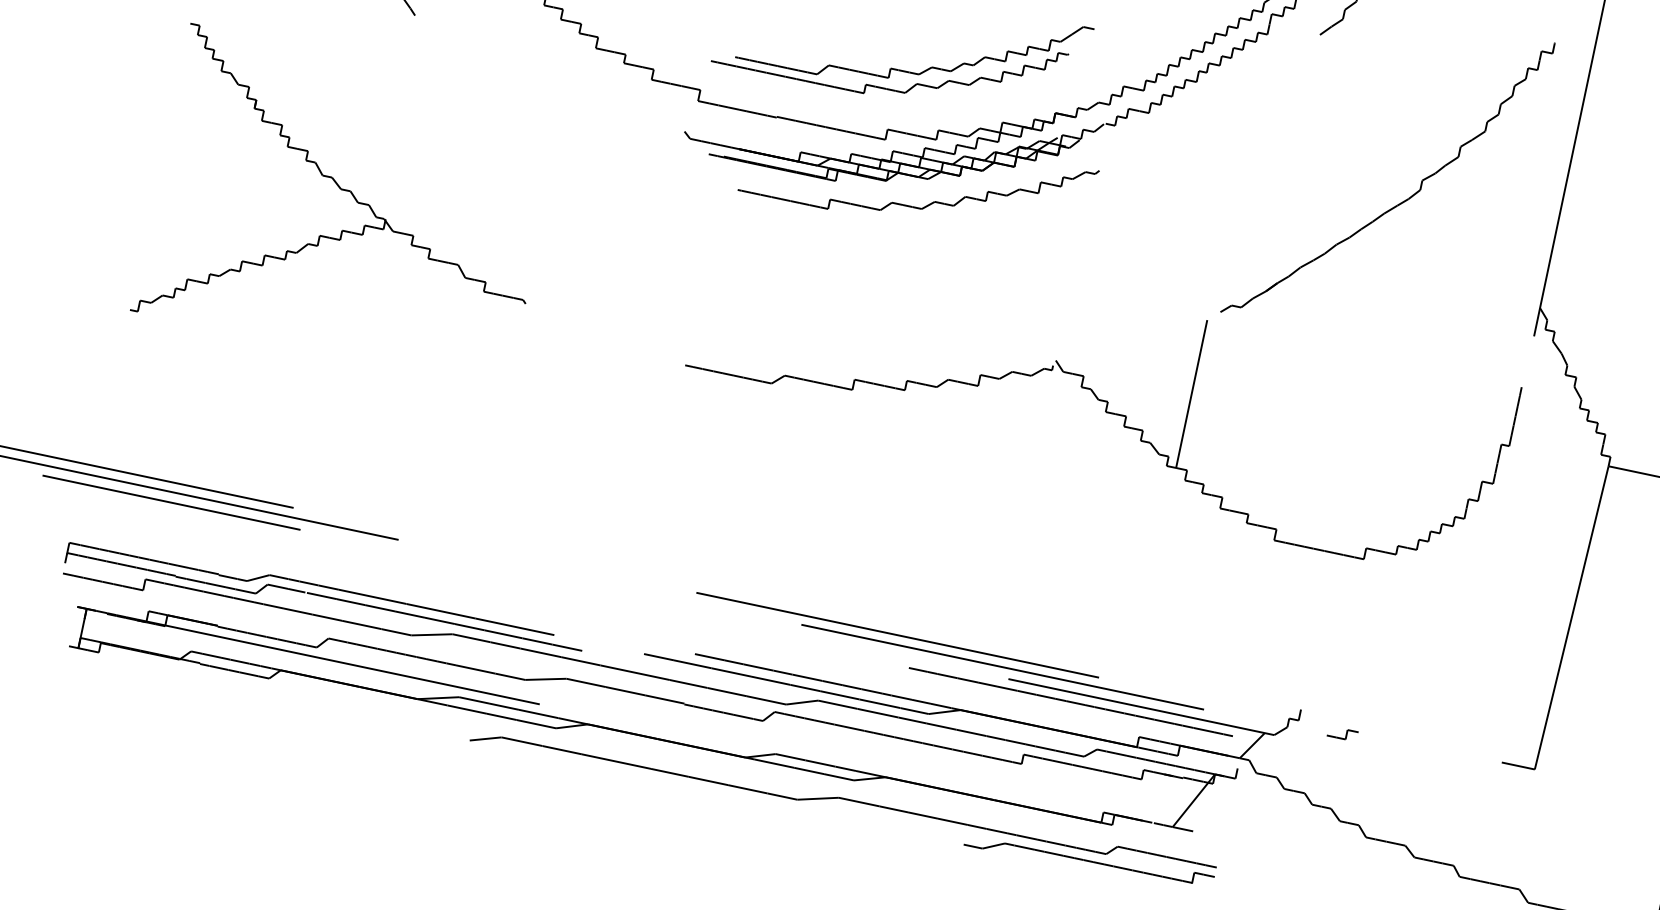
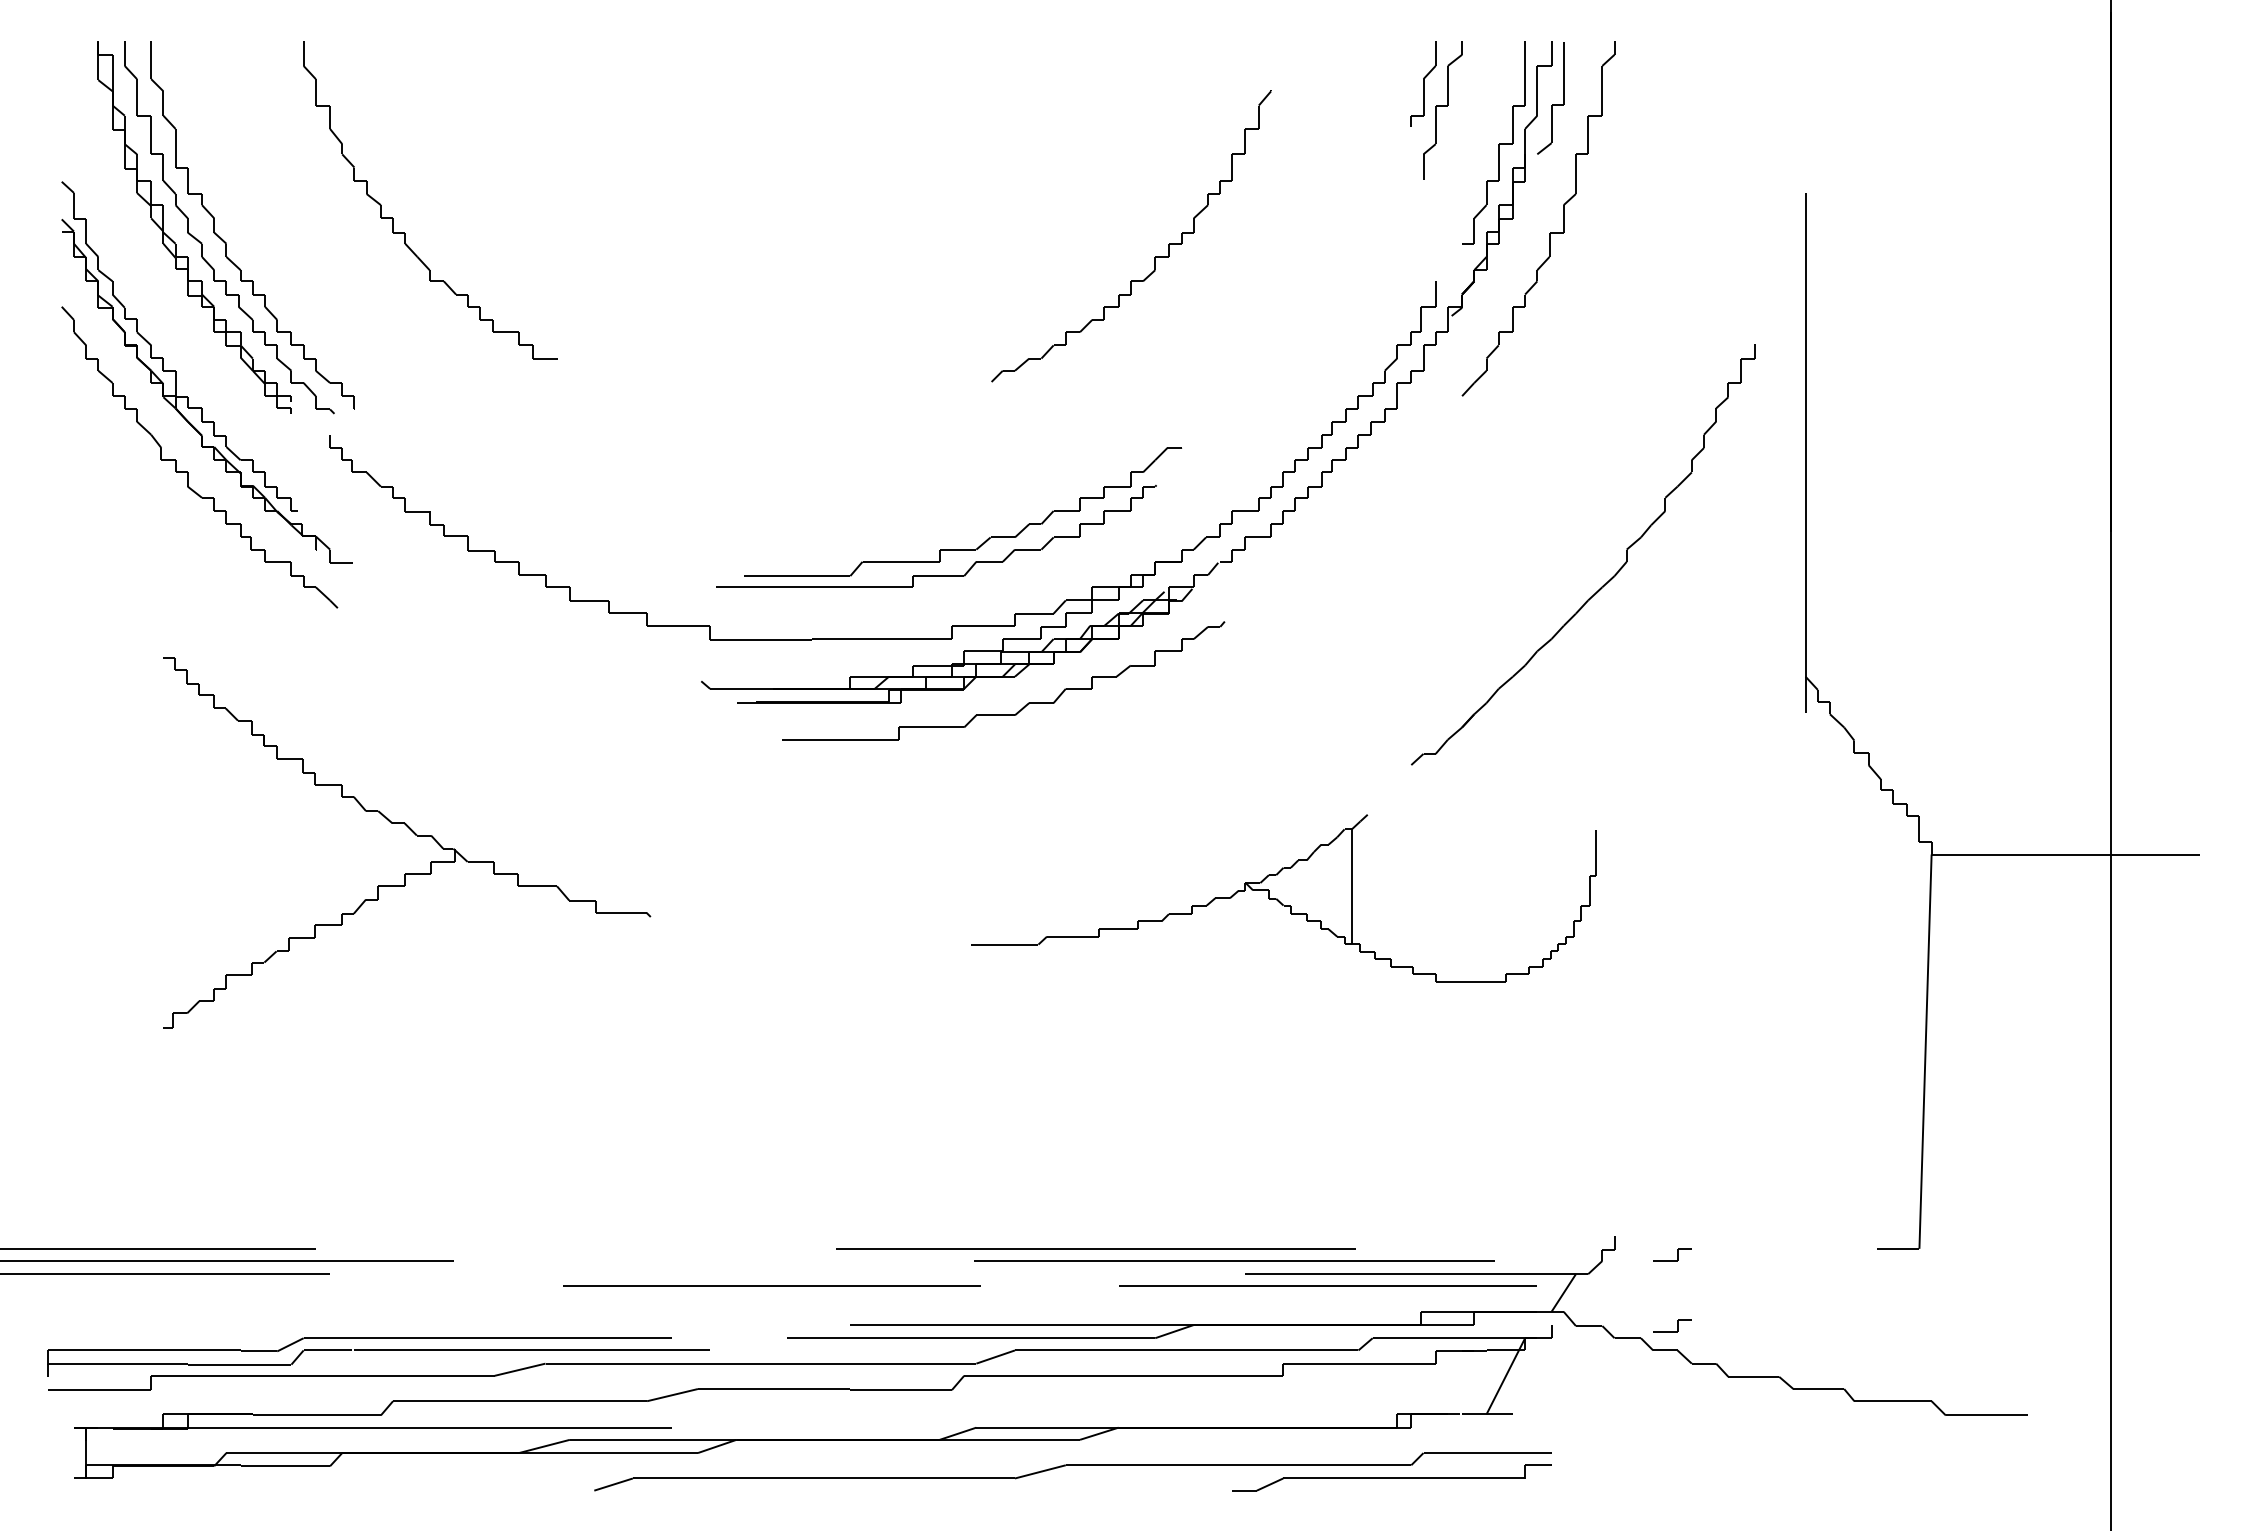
part: (356, 201) -> (414, 834), moved
part: (1098, 400) -> (1283, 905), size x0.6
line: (640, 610) -> (771, 1285), added
line: (1335, 789) -> (1677, 1325), added

